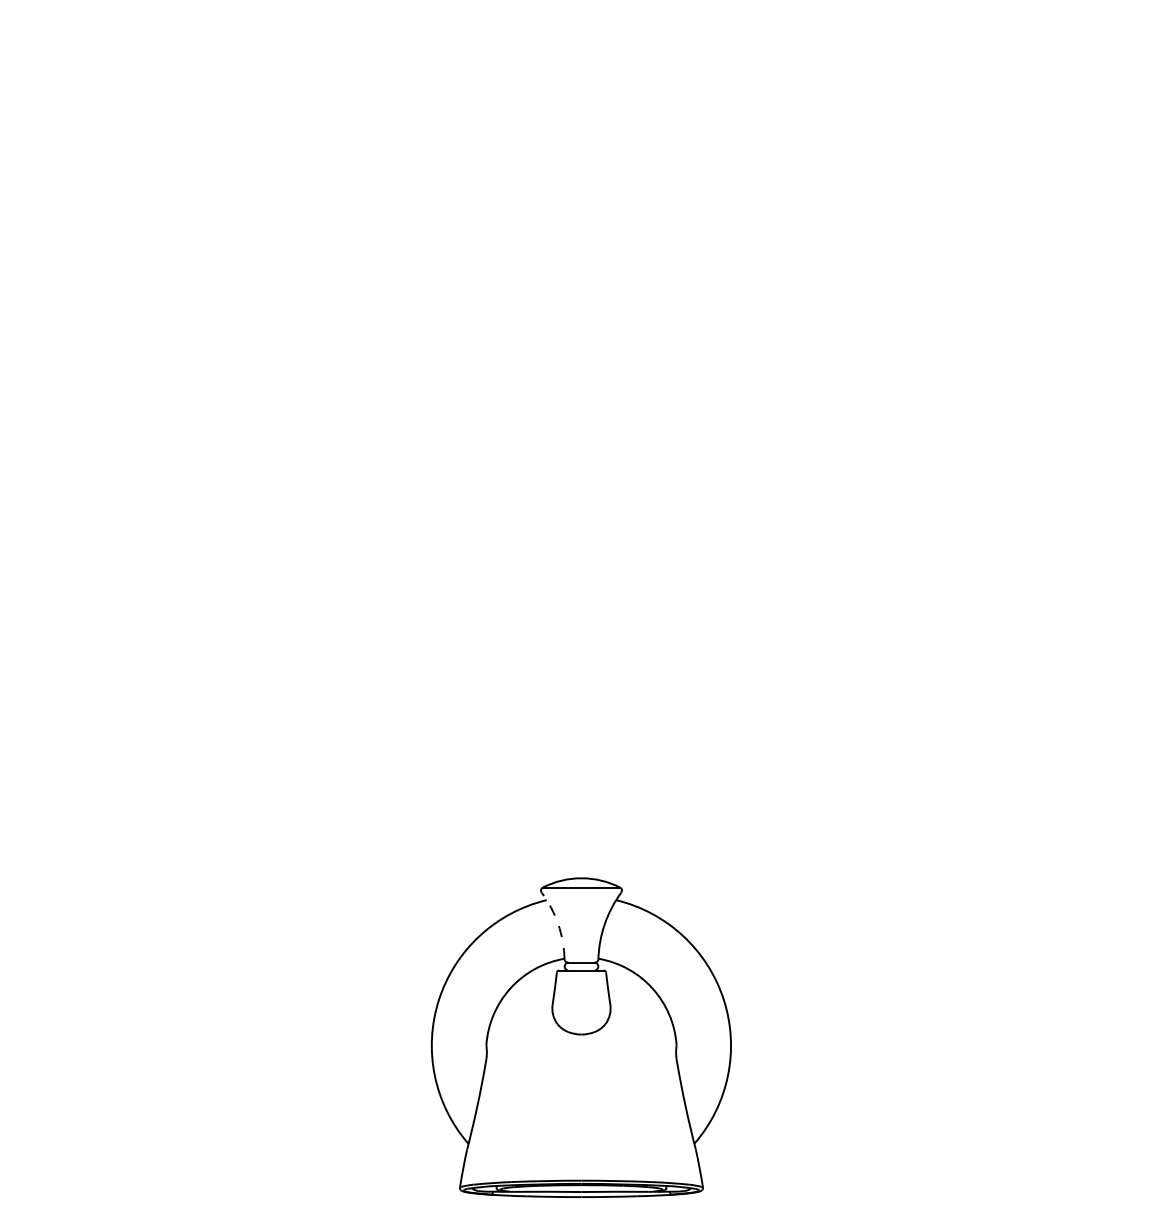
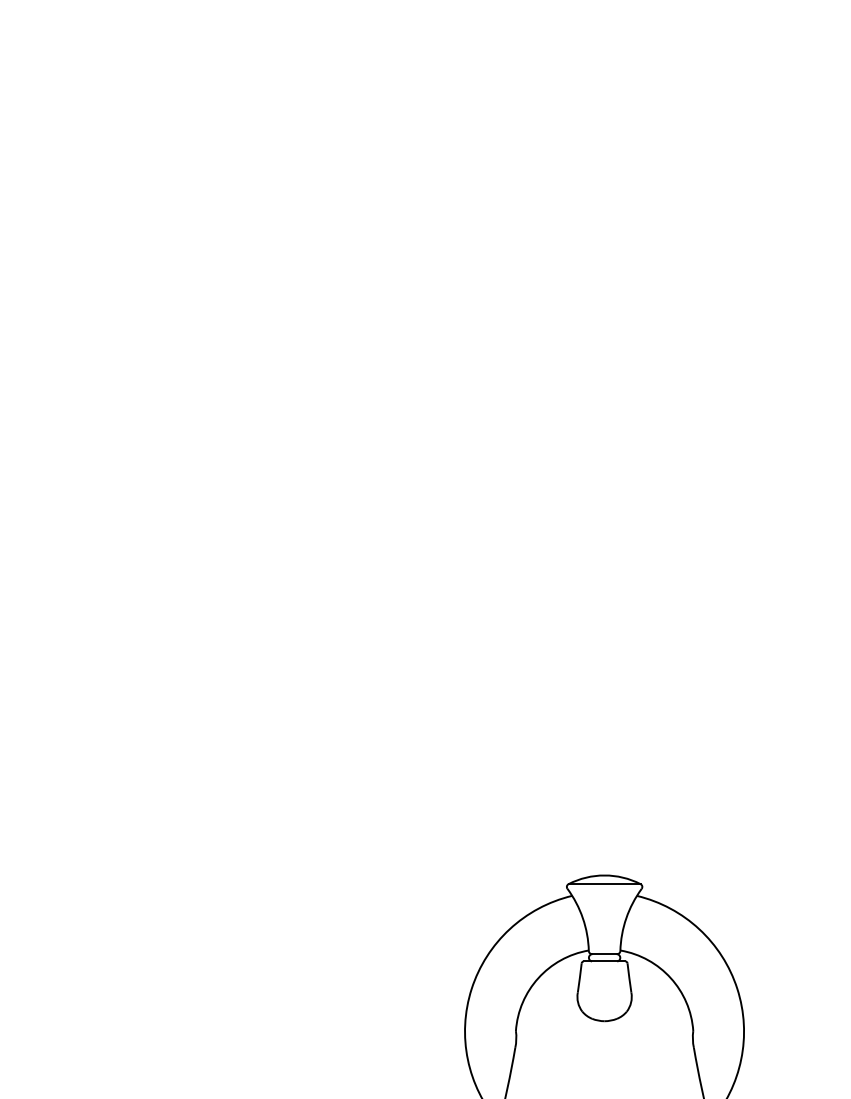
arc: (558, 924) -> (583, 918), dashed -> solid

